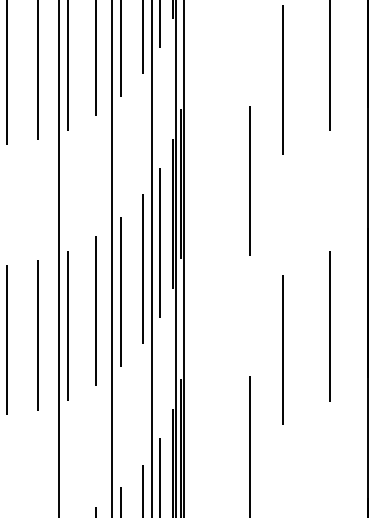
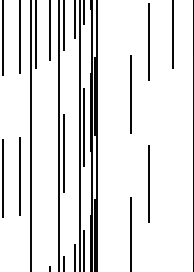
line: (143, 267) -> (75, 140), removed
line: (96, 311) -> (50, 163), removed
line: (67, 324) -> (35, 170), removed
line: (330, 326) -> (173, 171), removed

